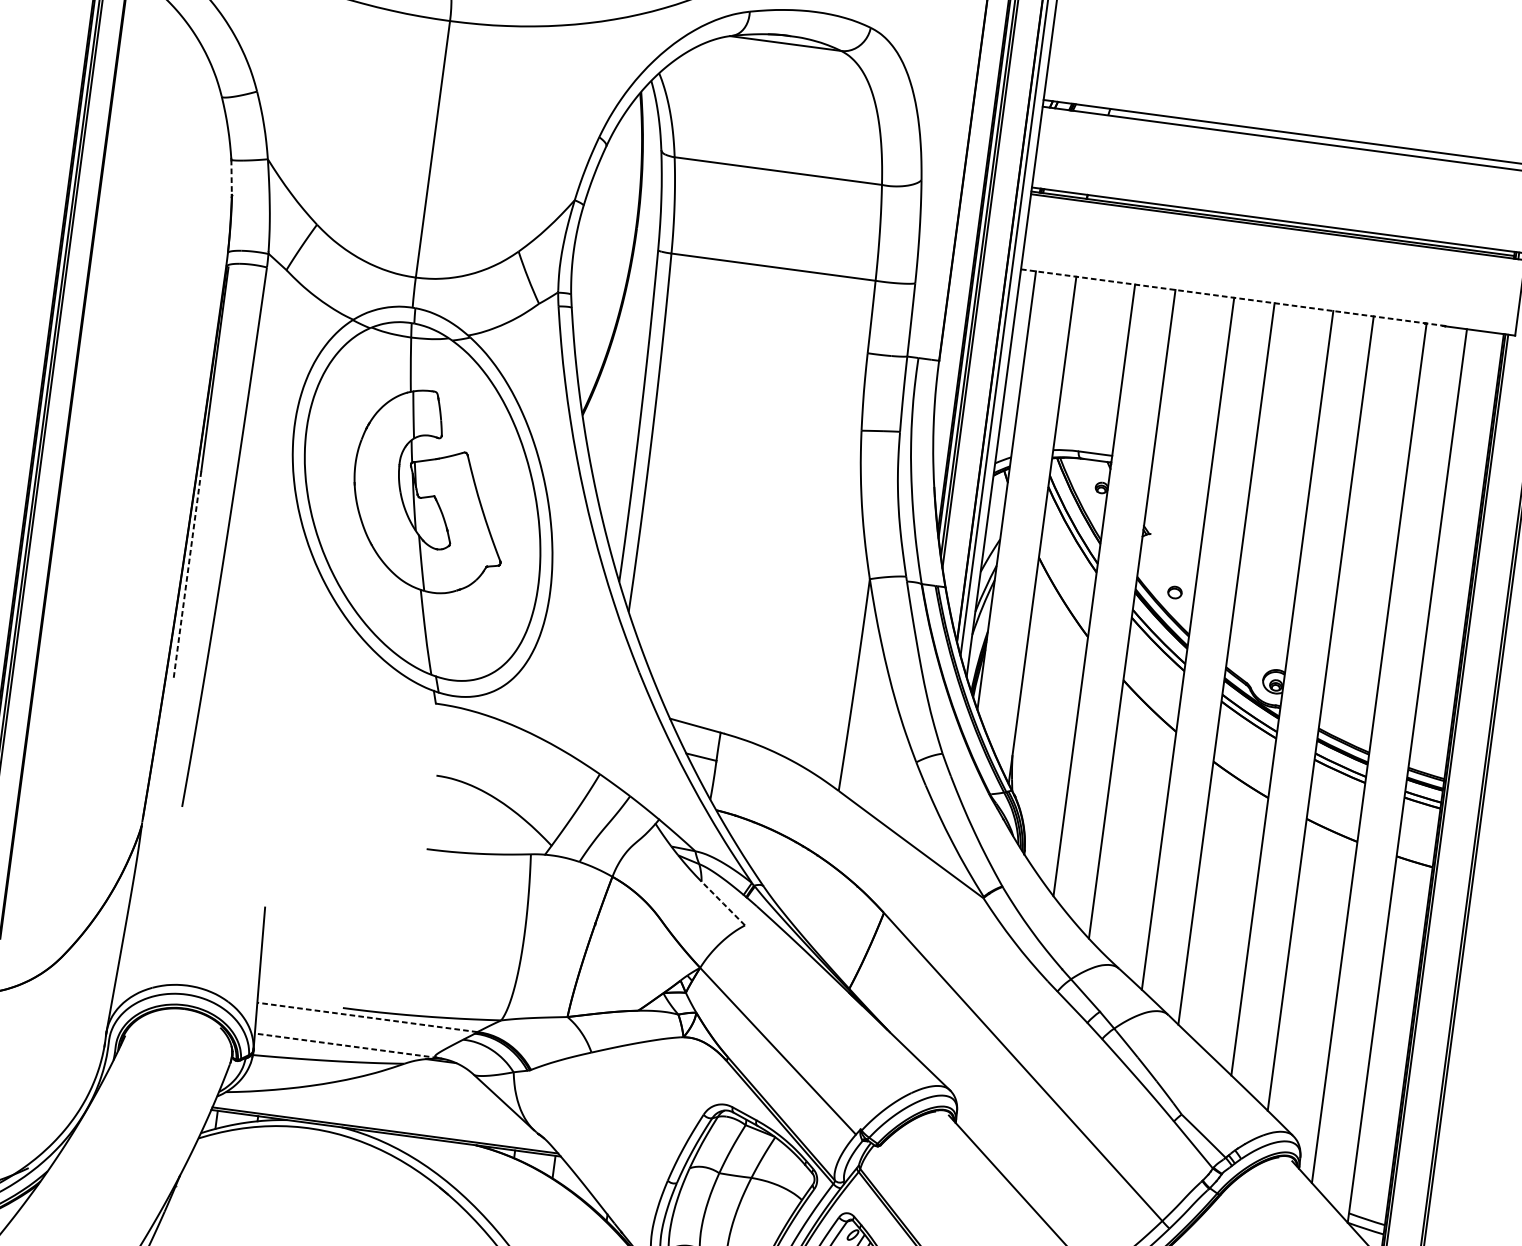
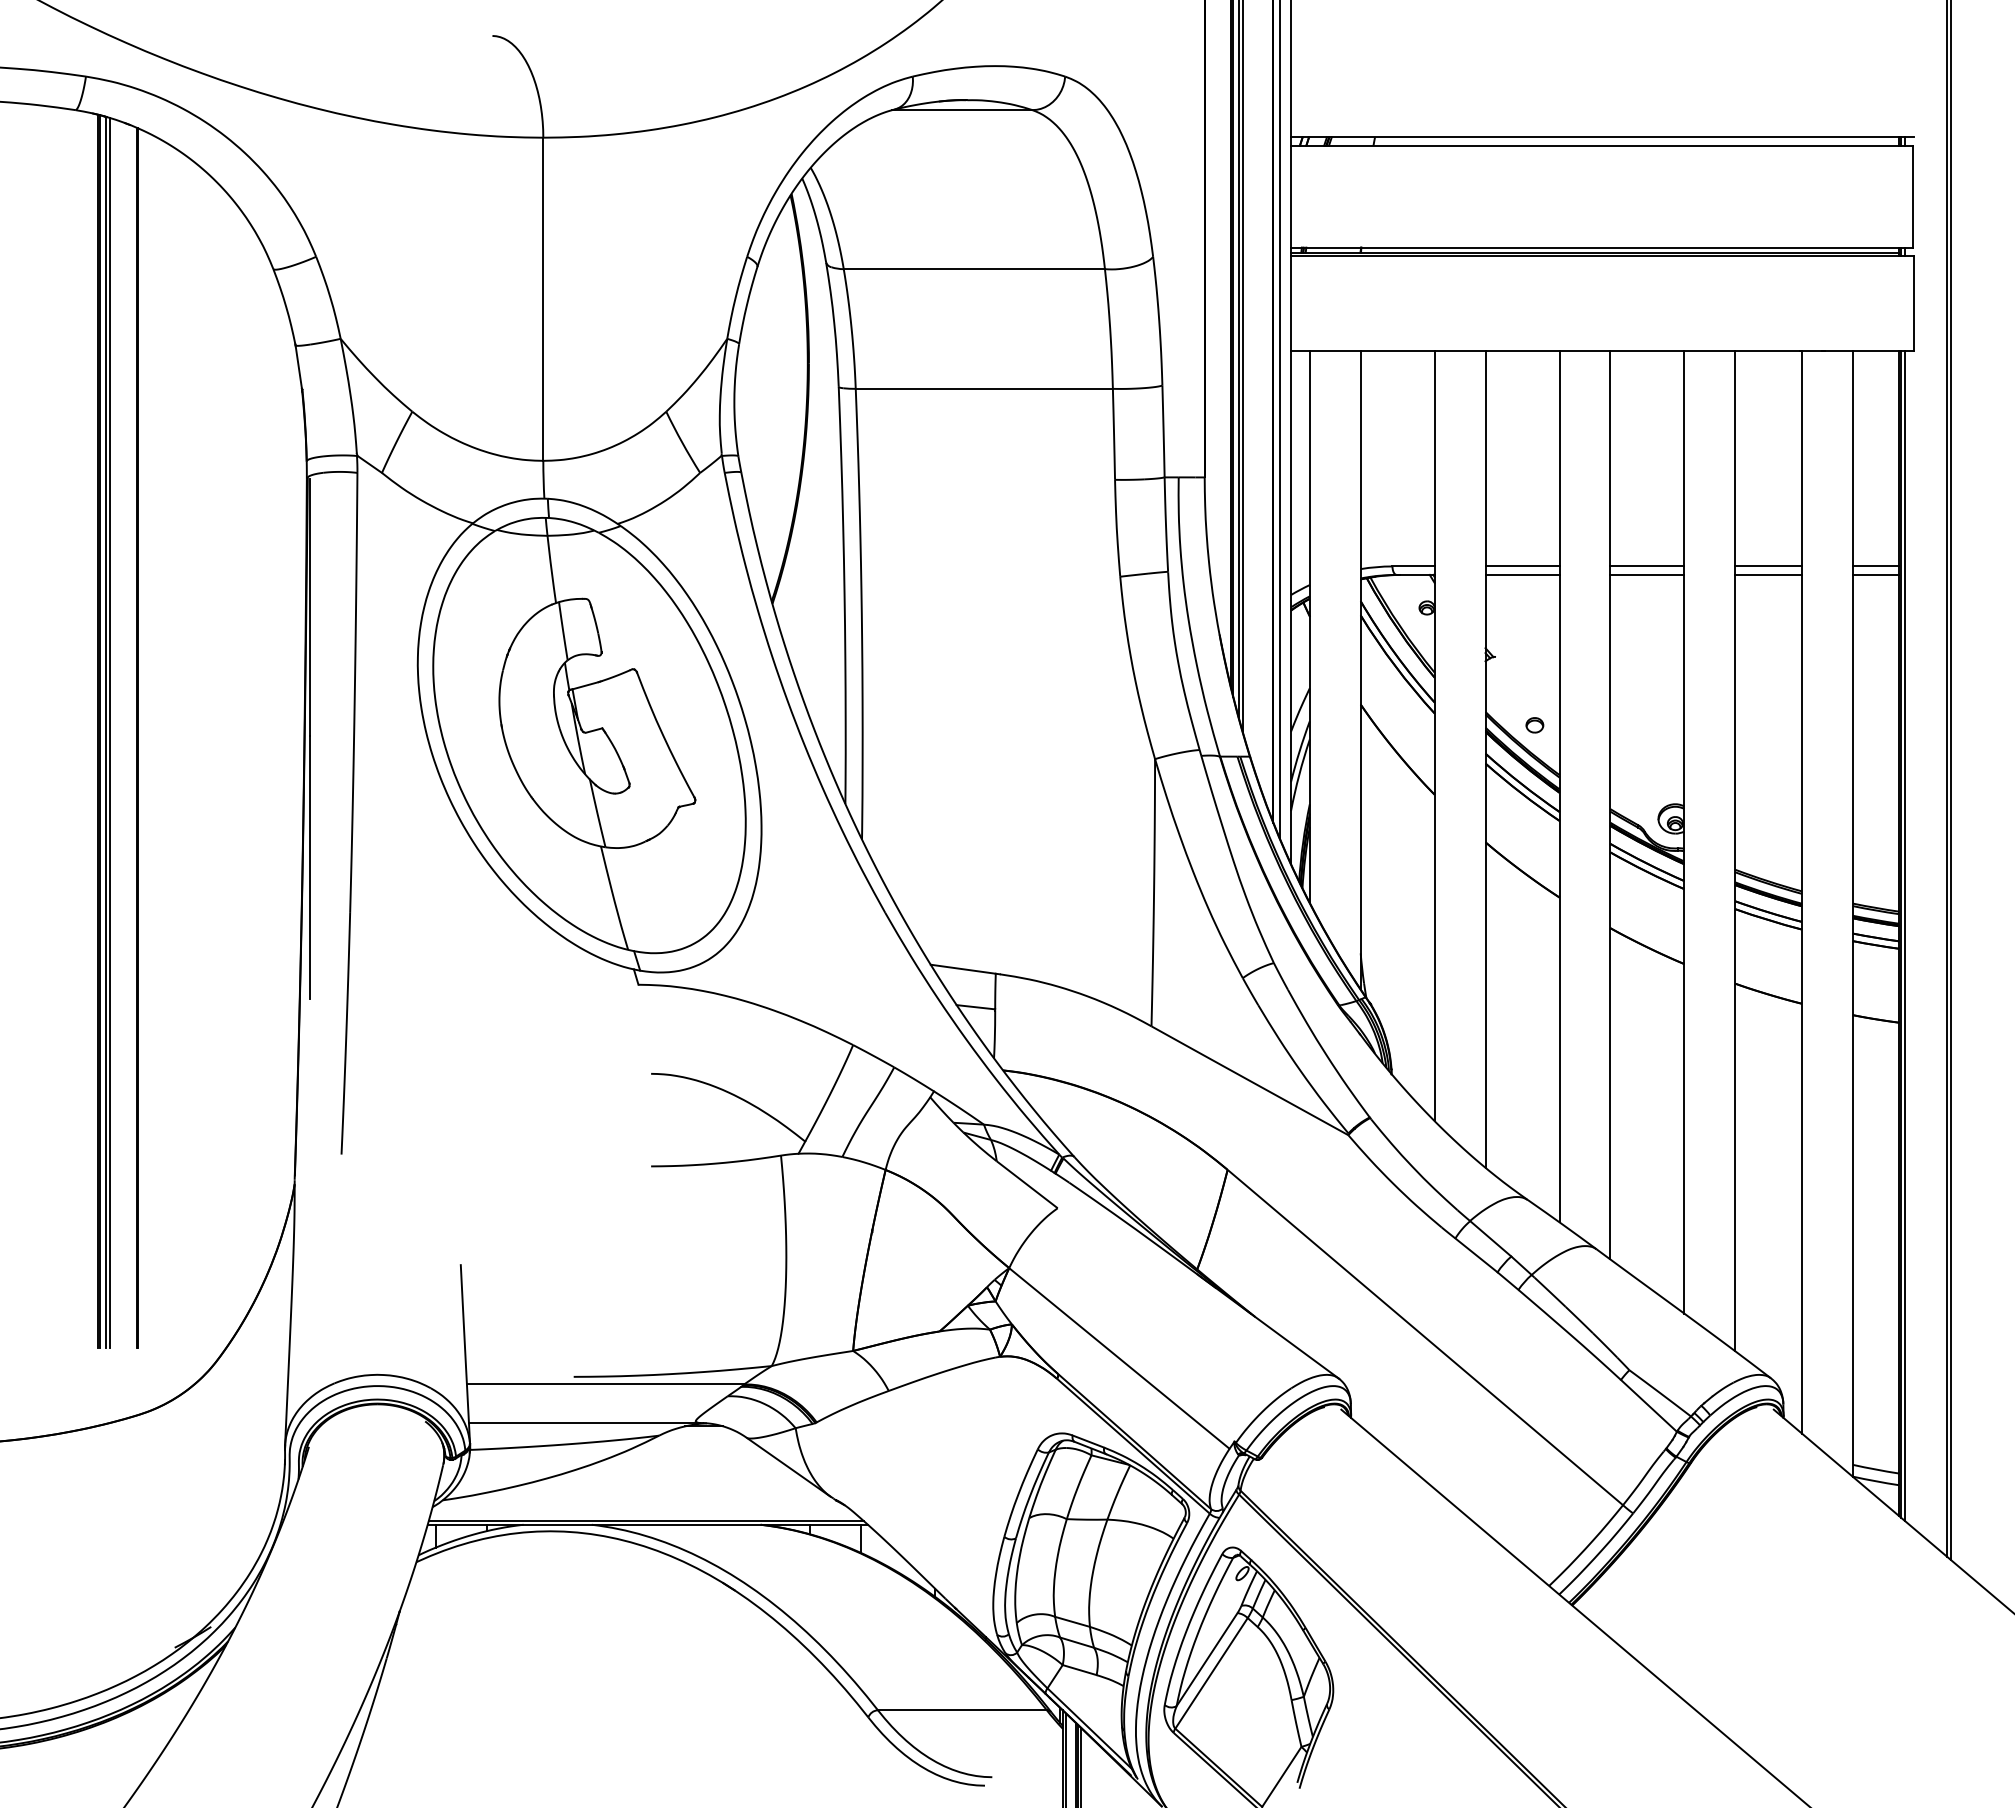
line: (231, 177) -> (298, 367), dashed -> solid
line: (1233, 297) -> (1558, 350), dashed -> solid
line: (1181, 465) -> (1522, 566), added
line: (1181, 471) -> (1522, 574), added
line: (1281, 478) -> (1647, 566), added
line: (1280, 484) -> (1647, 574), added
line: (1377, 491) -> (1768, 566), added
line: (1376, 497) -> (1768, 574), added
line: (1462, 502) -> (1875, 566), added
line: (1461, 508) -> (1875, 574), added
line: (187, 576) -> (309, 868), dashed -> solid
line: (723, 903) -> (1027, 1184), dashed -> solid
line: (367, 1017) -> (605, 1384), dashed -> solid
line: (345, 1046) -> (583, 1423), dashed -> solid

